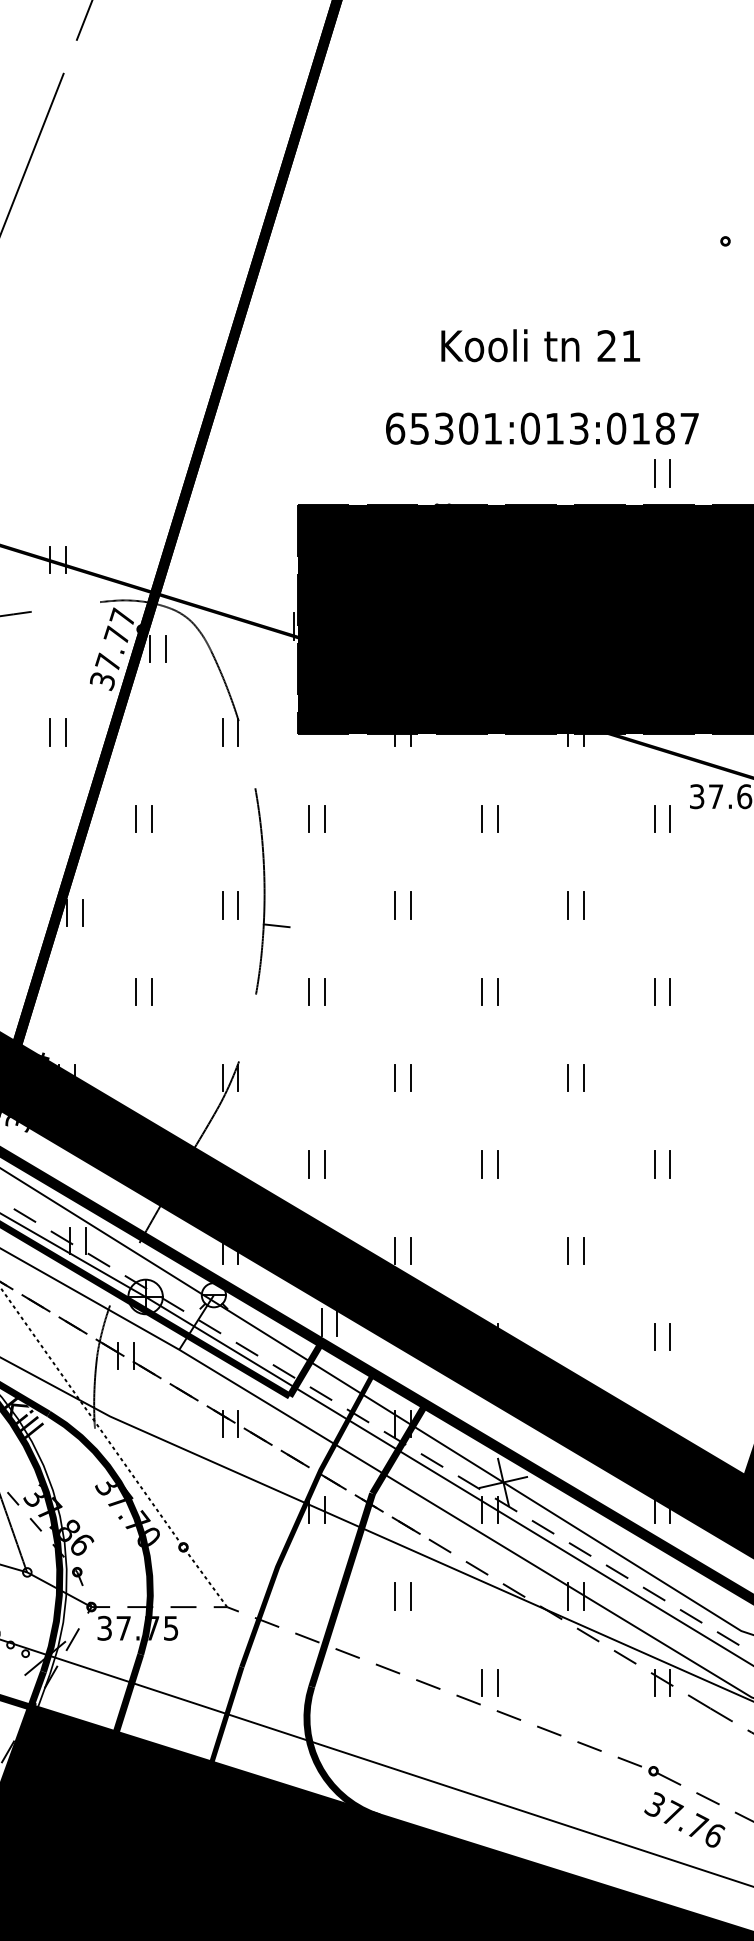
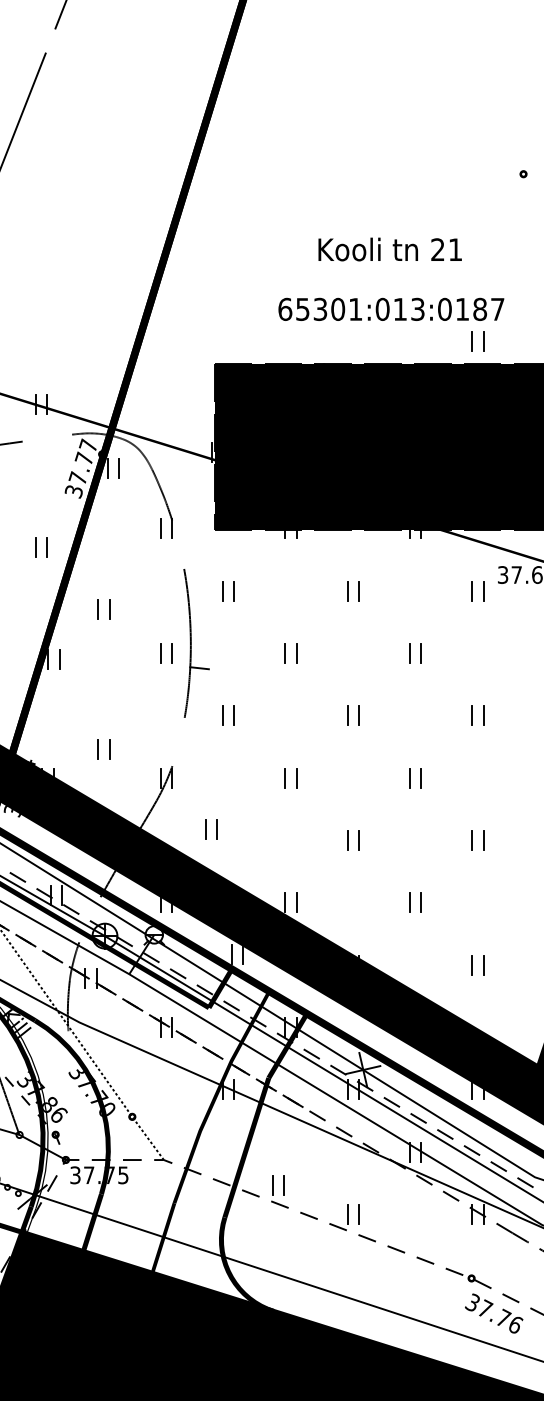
part: (50, 732) -> (36, 547), moved
part: (136, 818) -> (98, 608), moved
part: (136, 991) -> (98, 748), moved
part: (309, 1164) -> (205, 829), moved
part: (395, 1596) -> (273, 1185), moved

